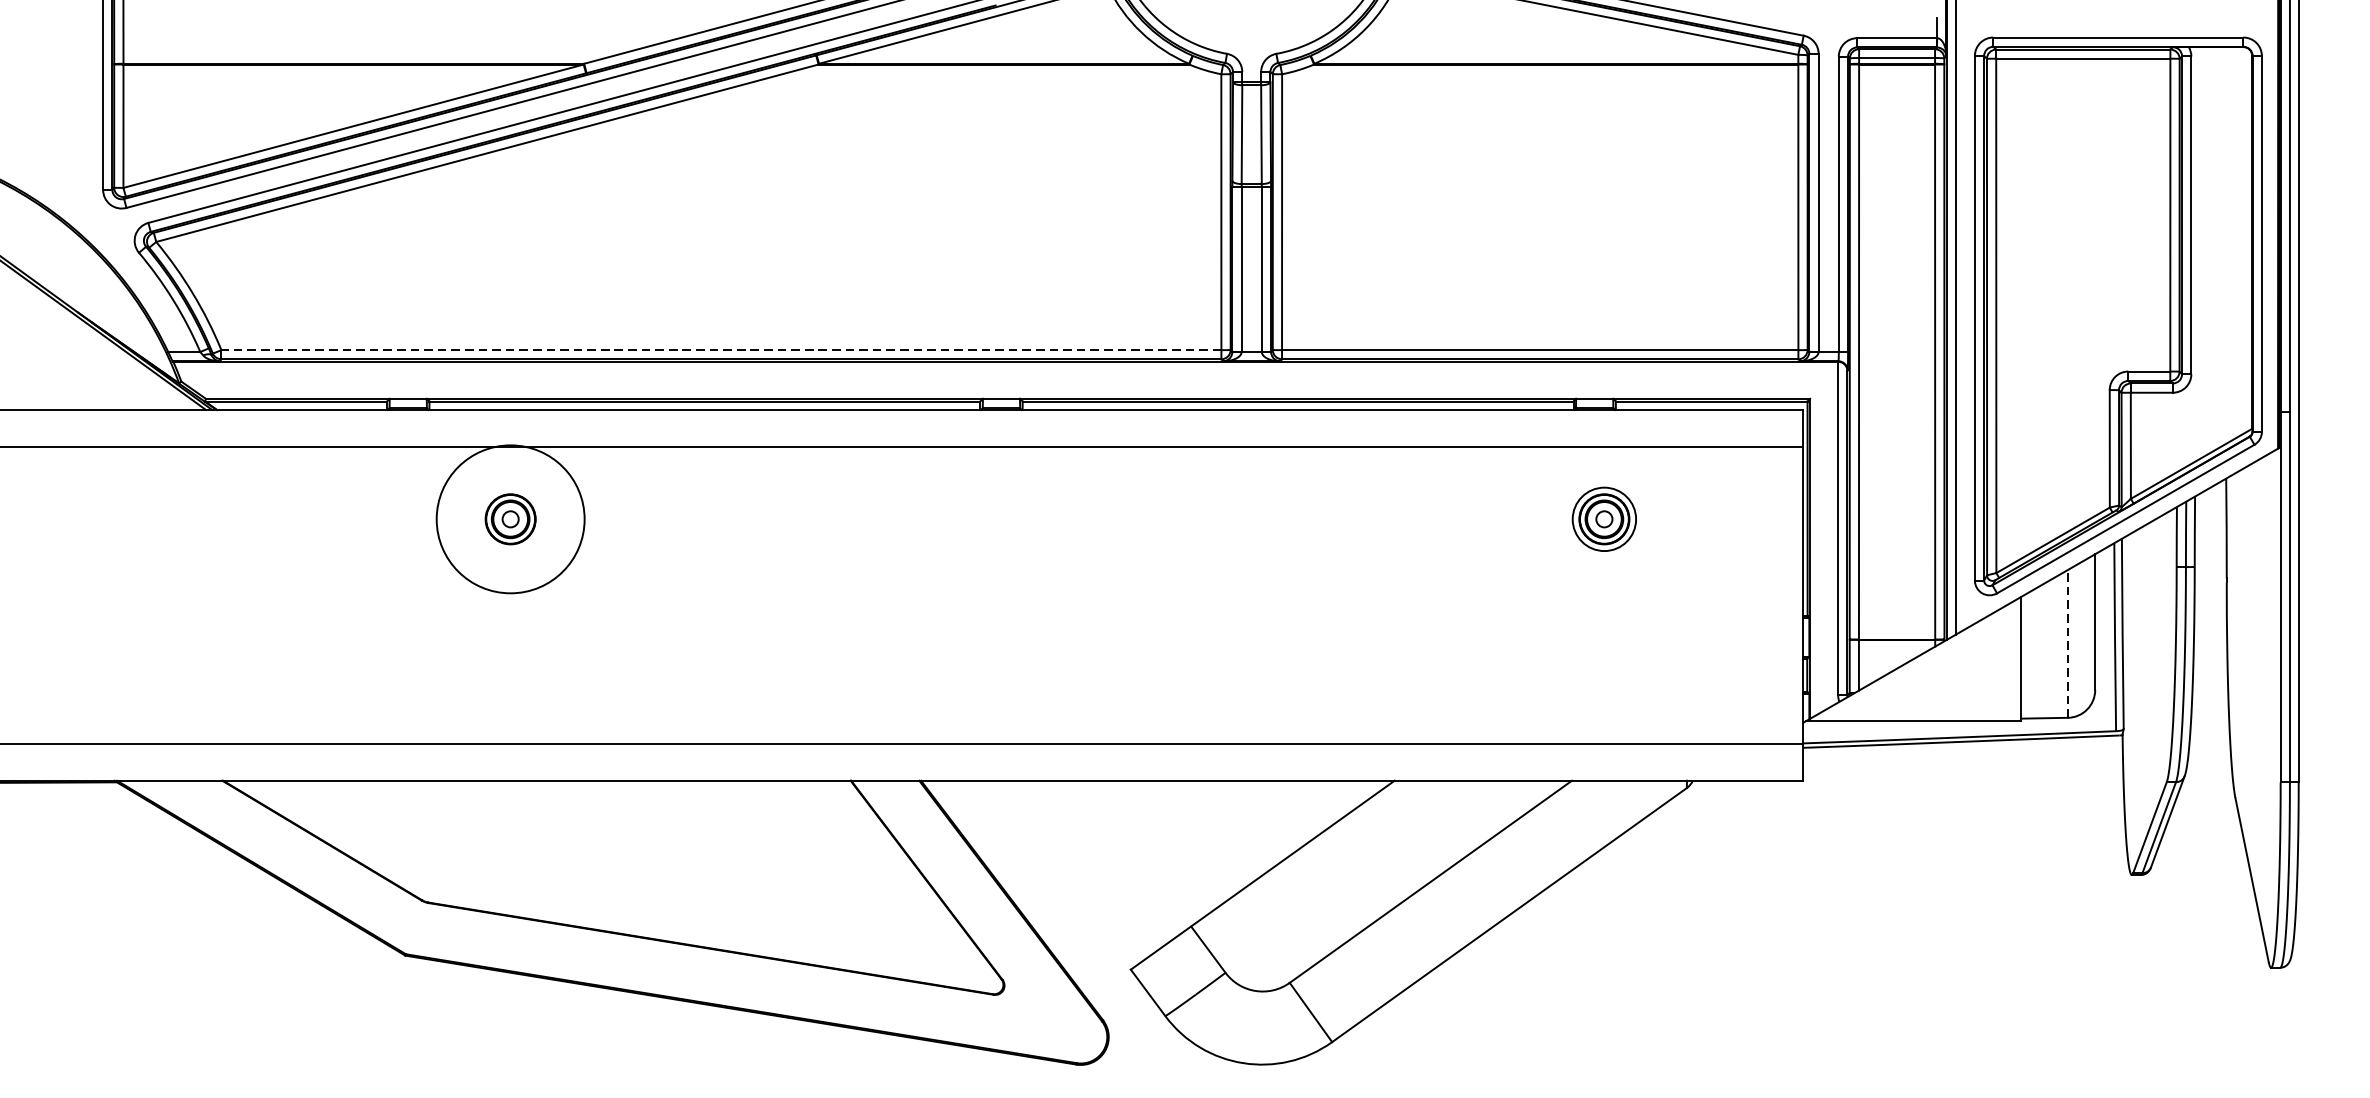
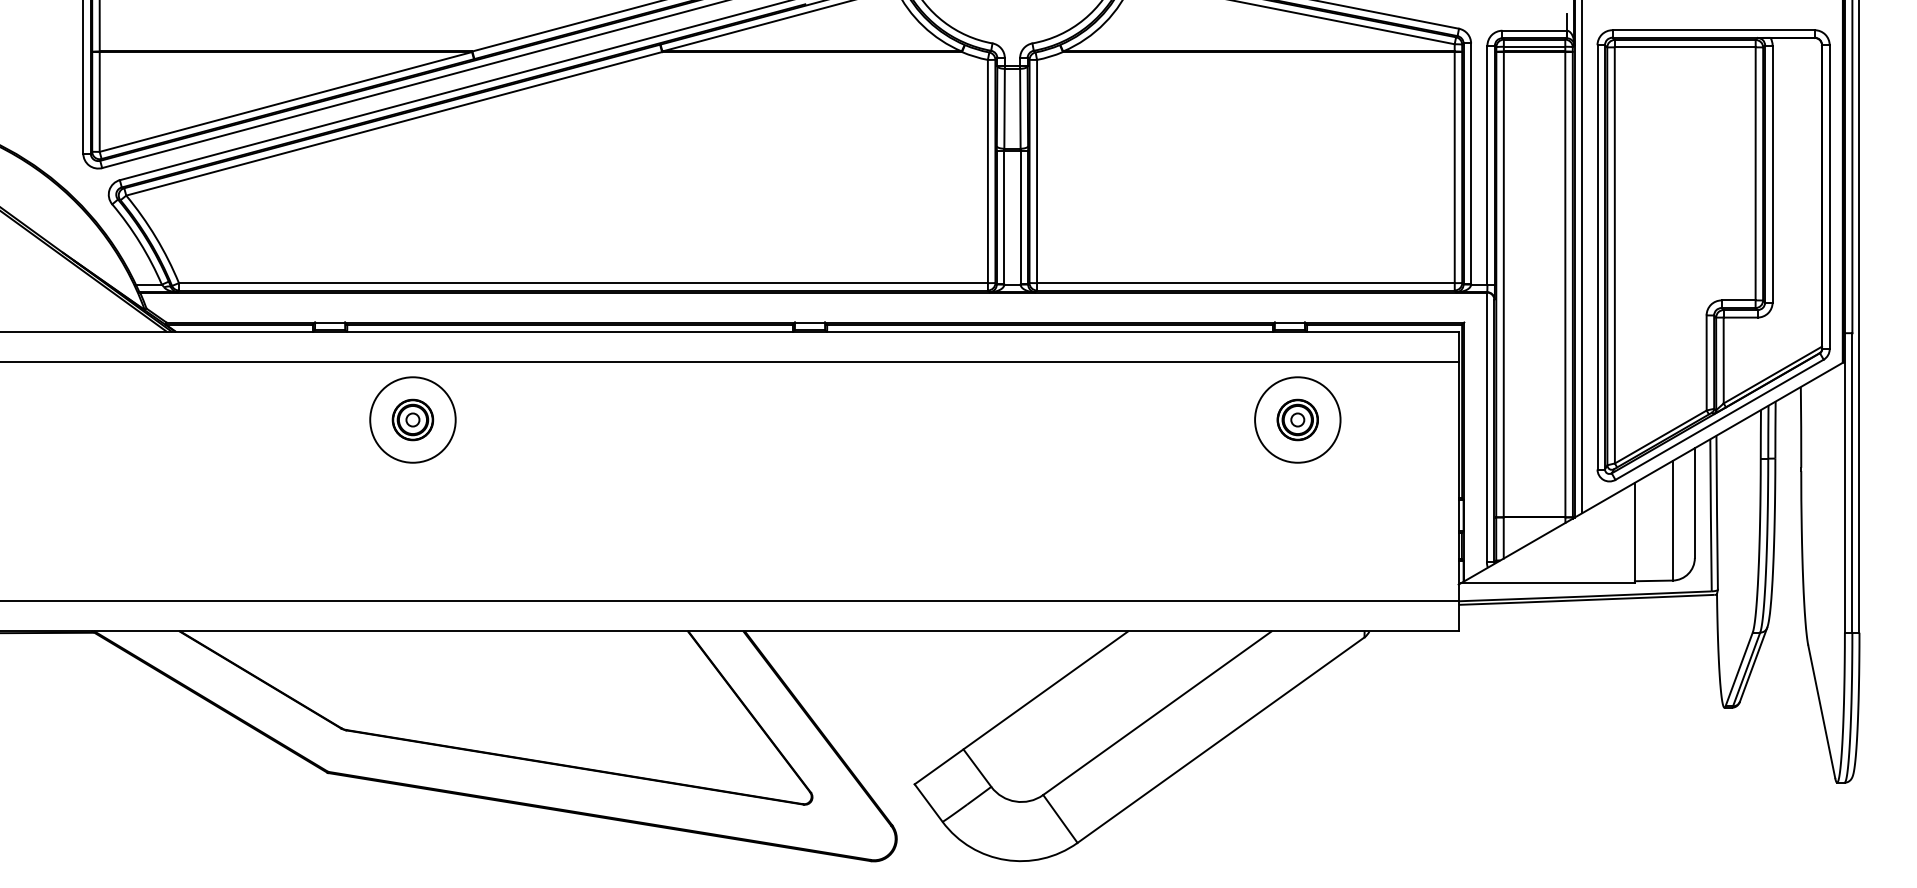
line: (720, 350) -> (582, 283), dashed -> solid
circle: (510, 518) -> (412, 419), size x0.71
circle: (1604, 518) -> (1297, 419), size x1.67
line: (2067, 643) -> (1672, 520), dashed -> solid

